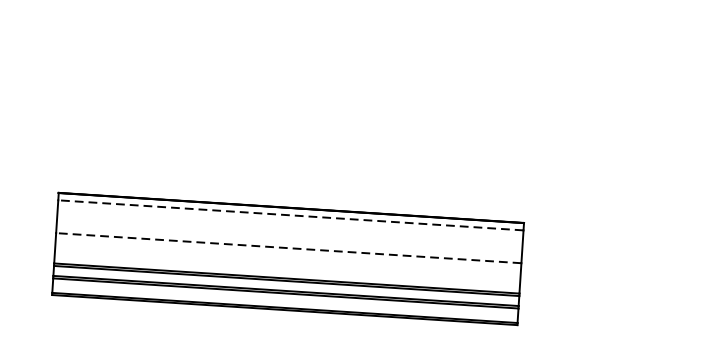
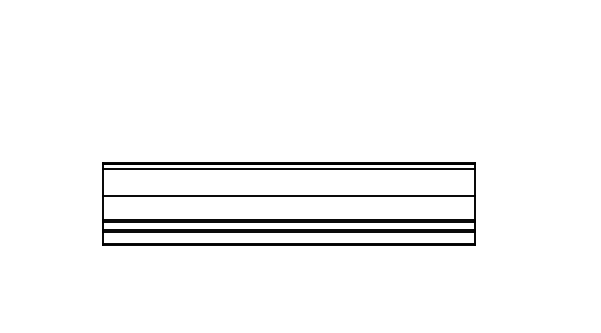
line: (290, 215) -> (288, 169), dashed -> solid
line: (288, 247) -> (288, 195), dashed -> solid

